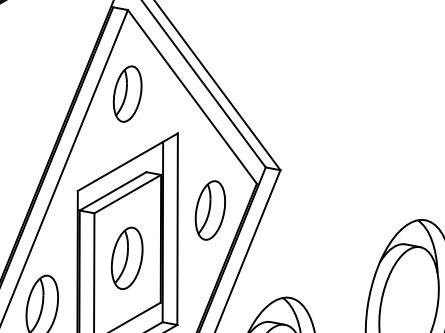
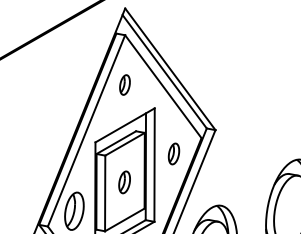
part: (126, 93) -> (124, 84), size x0.6
part: (209, 209) -> (173, 153), size x0.6
part: (126, 258) -> (124, 182), size x0.6

